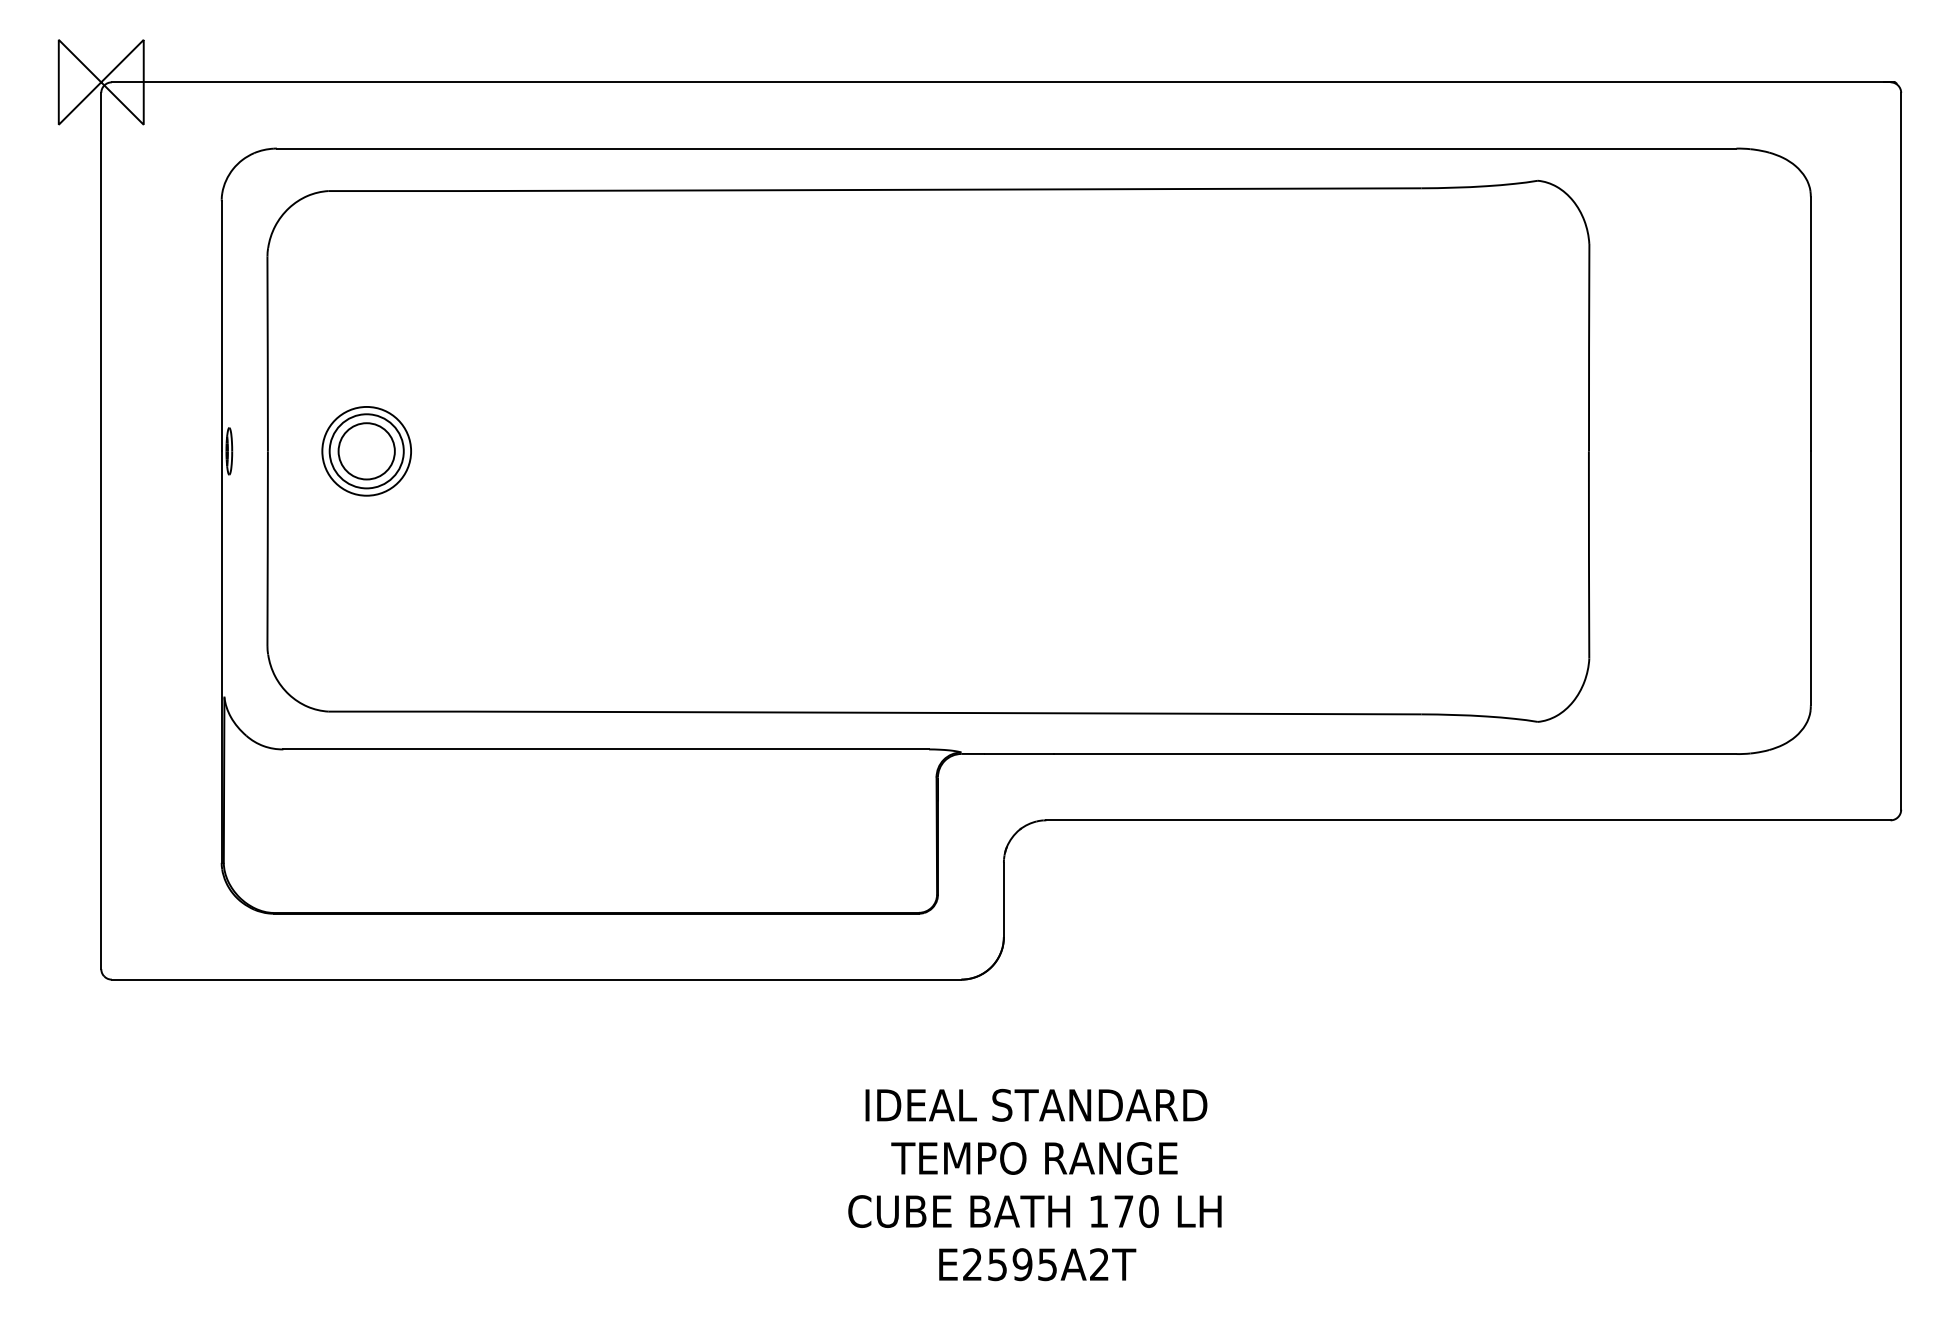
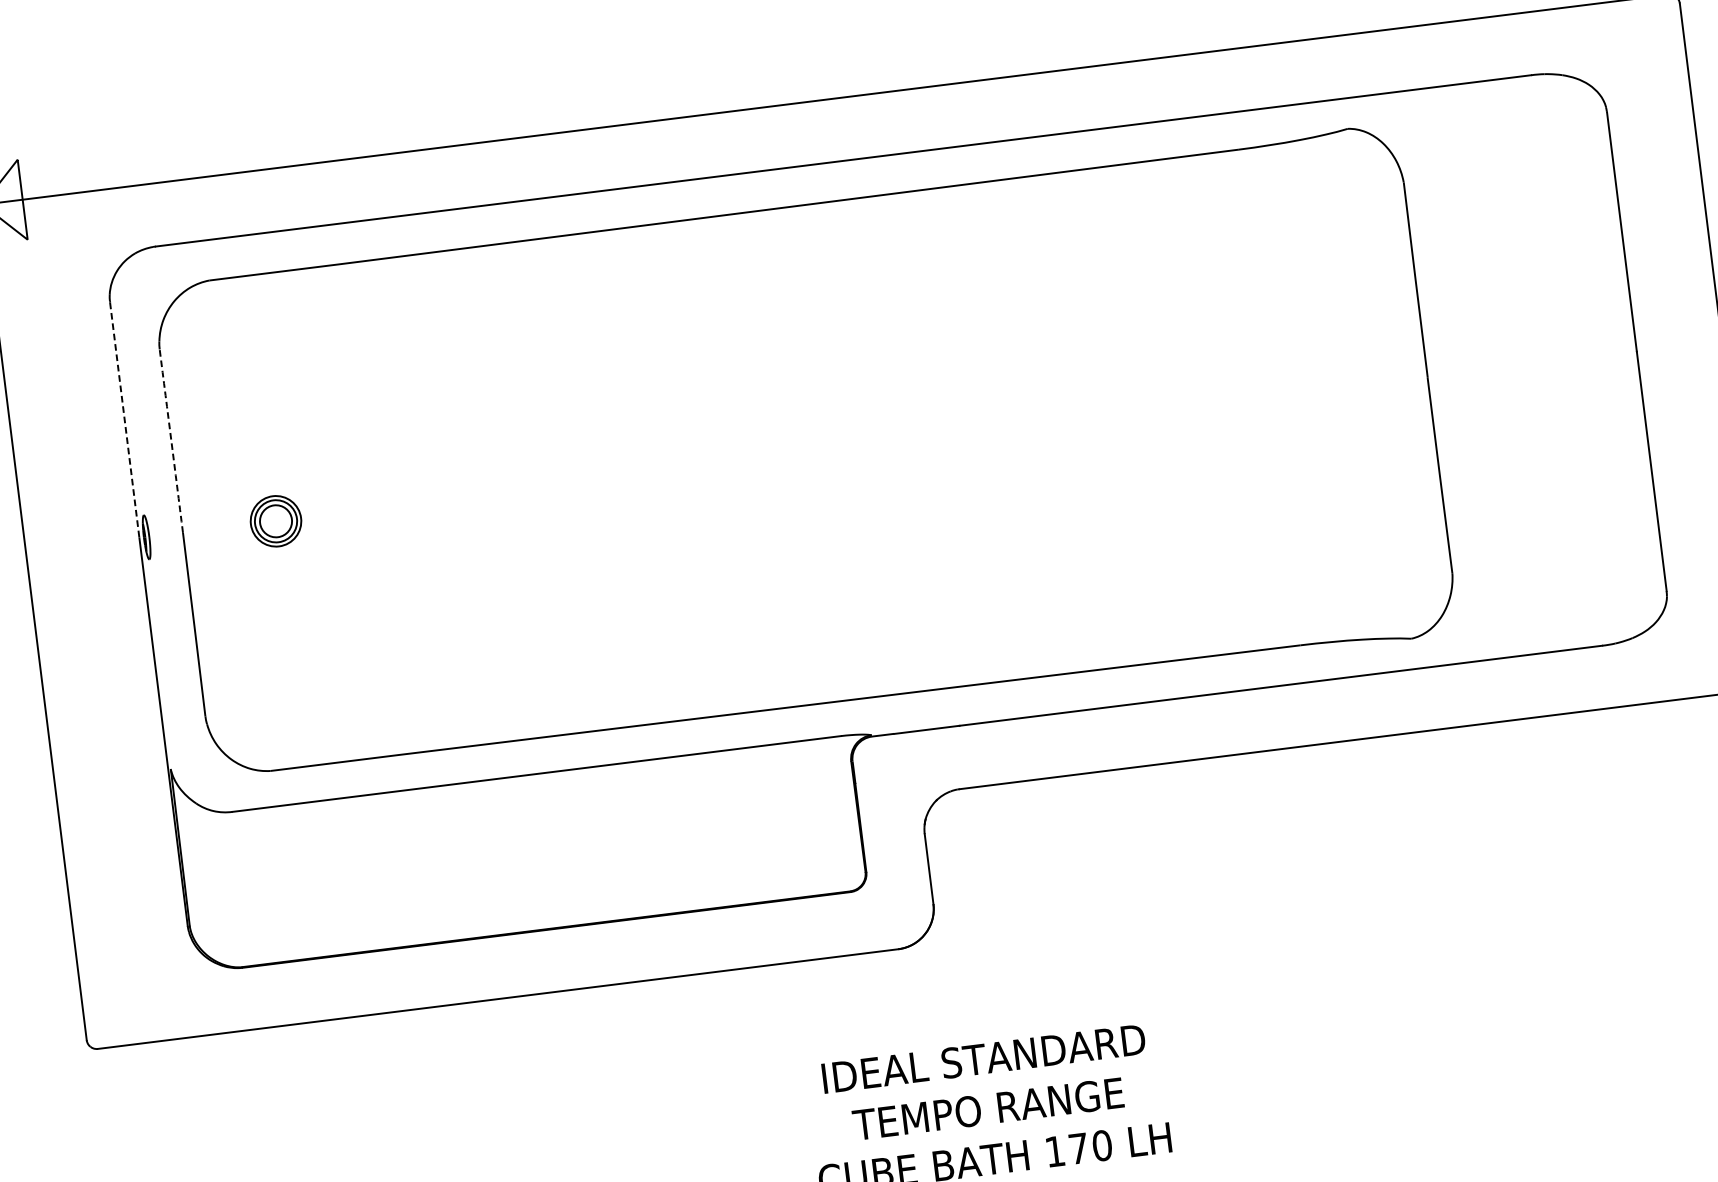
line: (221, 326) -> (124, 420), solid -> dashed
arc: (267, 353) -> (171, 440), solid -> dashed
part: (366, 451) -> (275, 521), size x0.6

